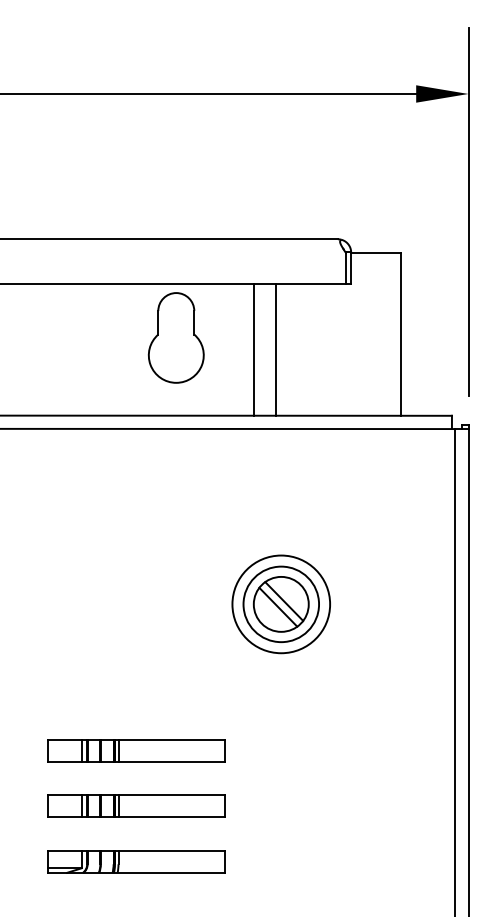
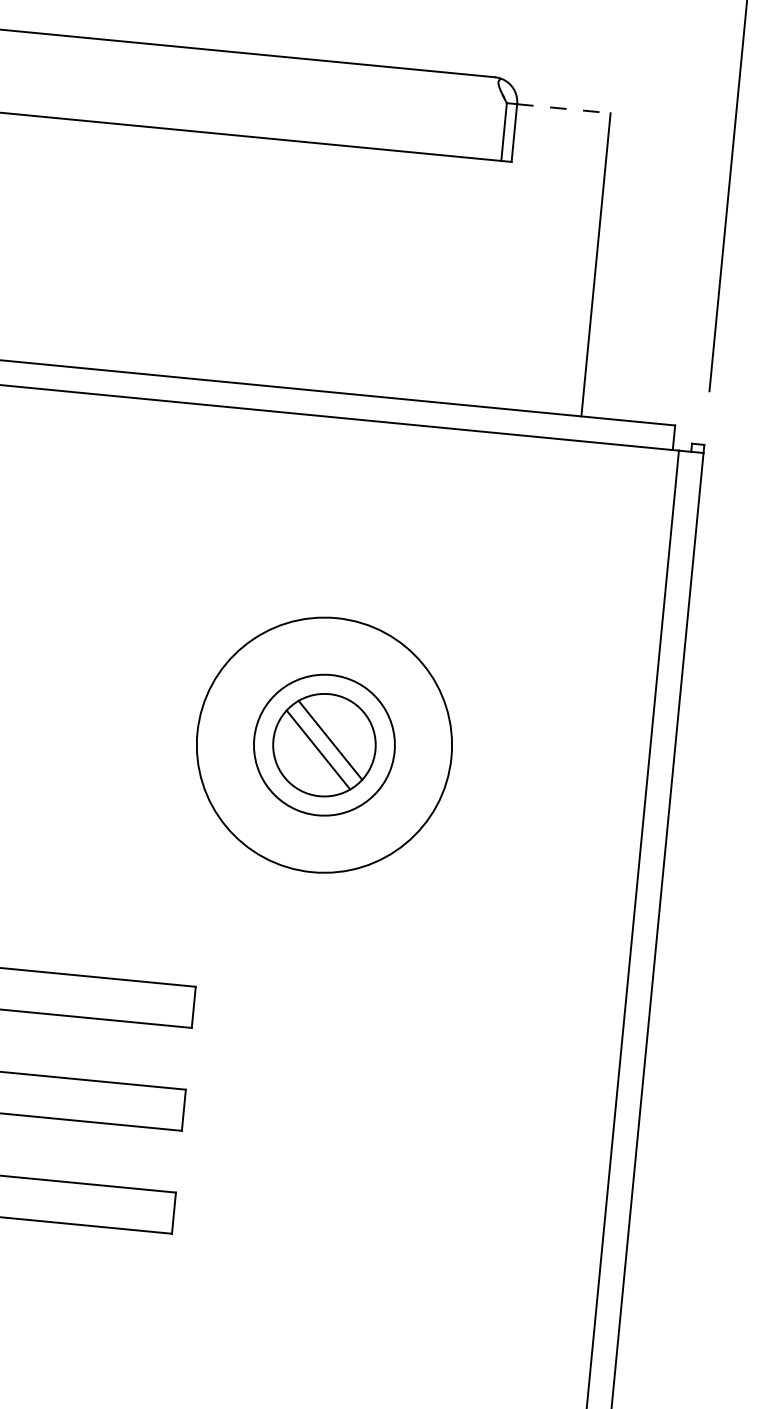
line: (376, 252) -> (564, 108), solid -> dashed
part: (175, 337) -> (175, 230), removed
line: (253, 349) -> (318, 266), removed
line: (275, 349) -> (359, 270), removed
circle: (281, 604) -> (324, 745), size x1.4

